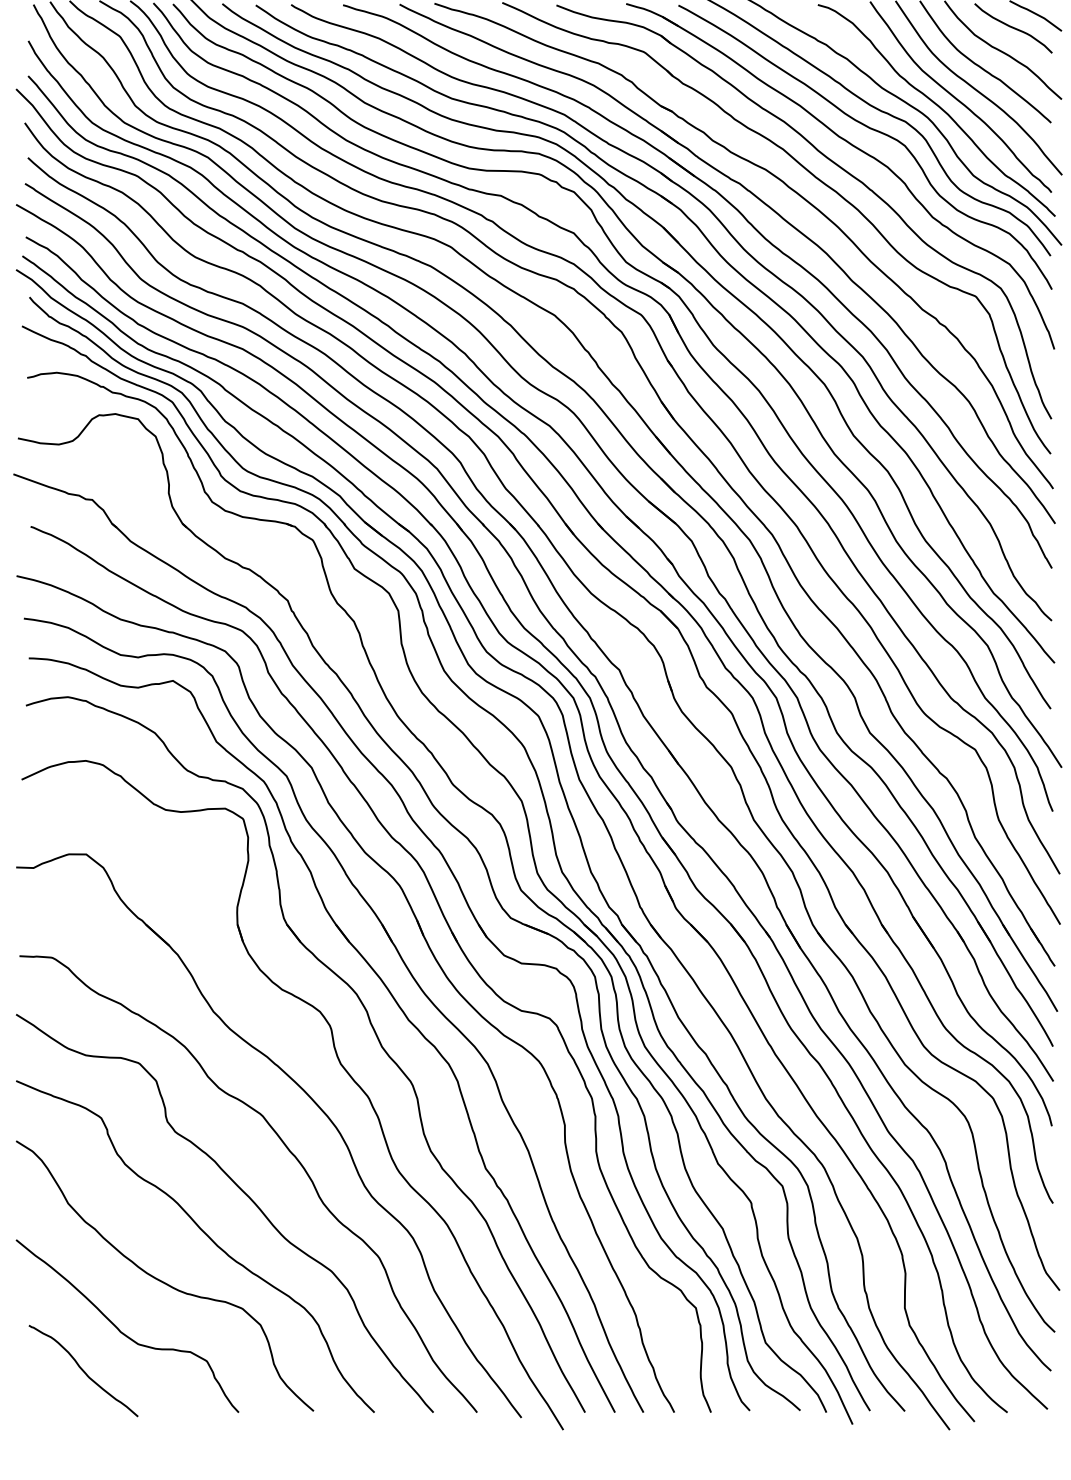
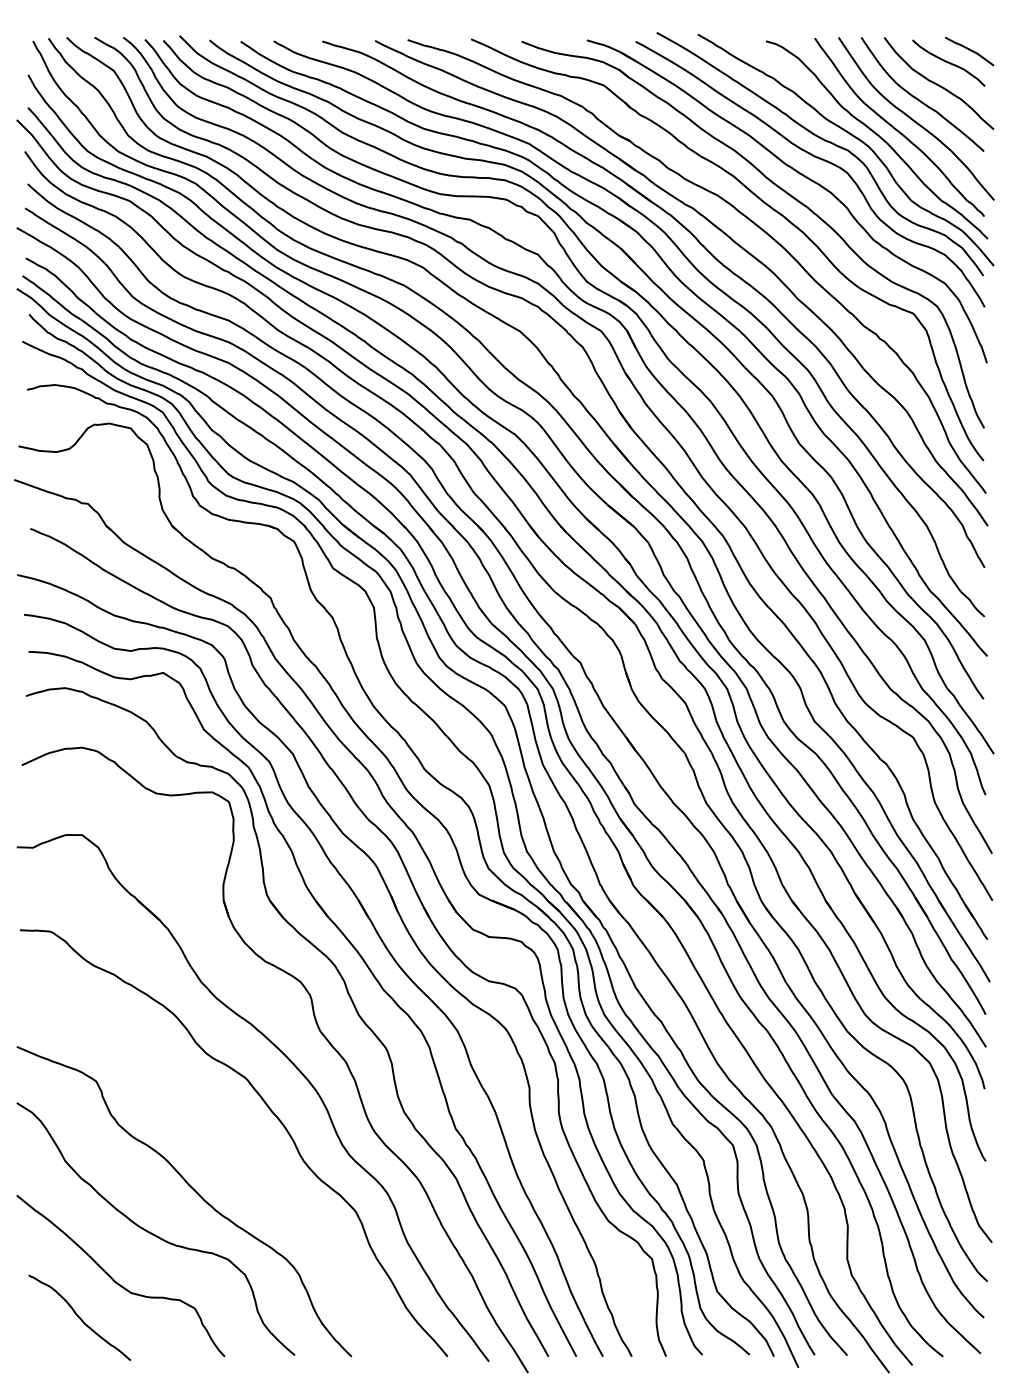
curve: (243, 1193) -> (229, 1151), removed

